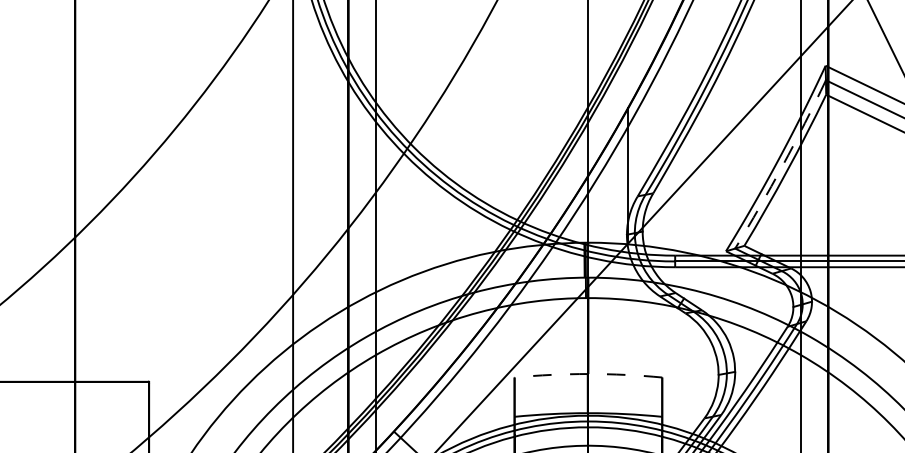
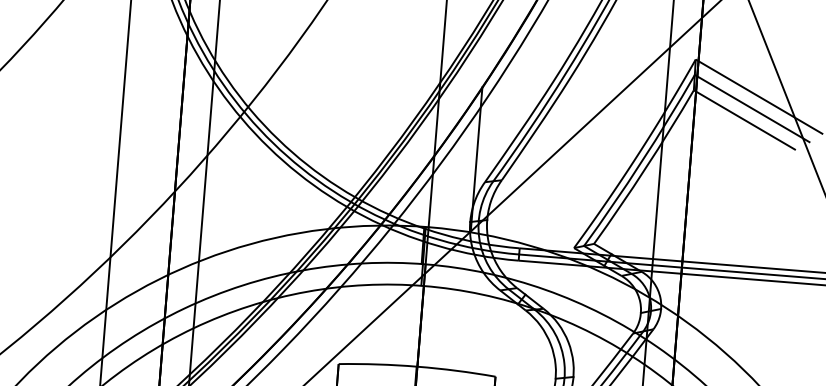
arc: (782, 165) -> (641, 161), dashed -> solid
arc: (588, 374) -> (417, 367), dashed -> solid

